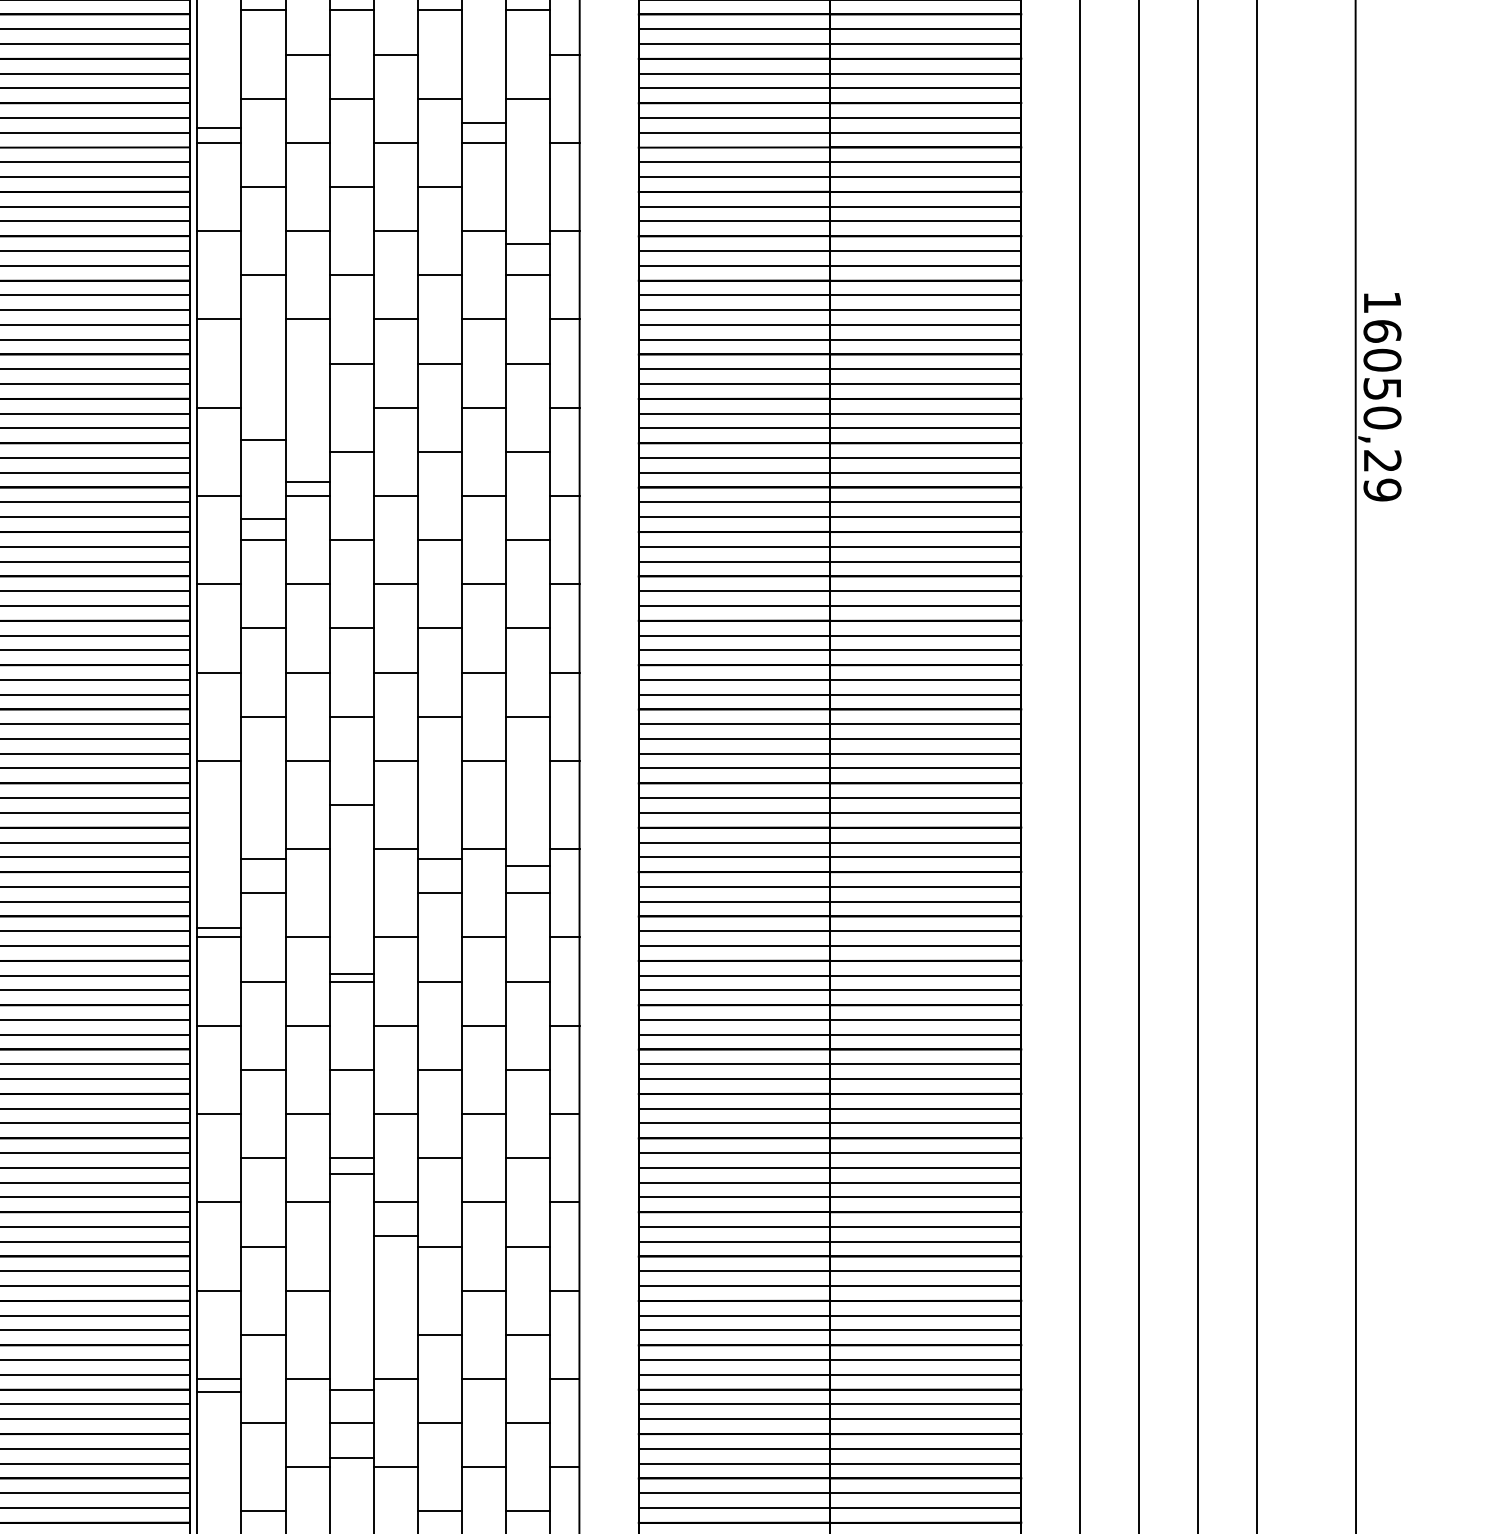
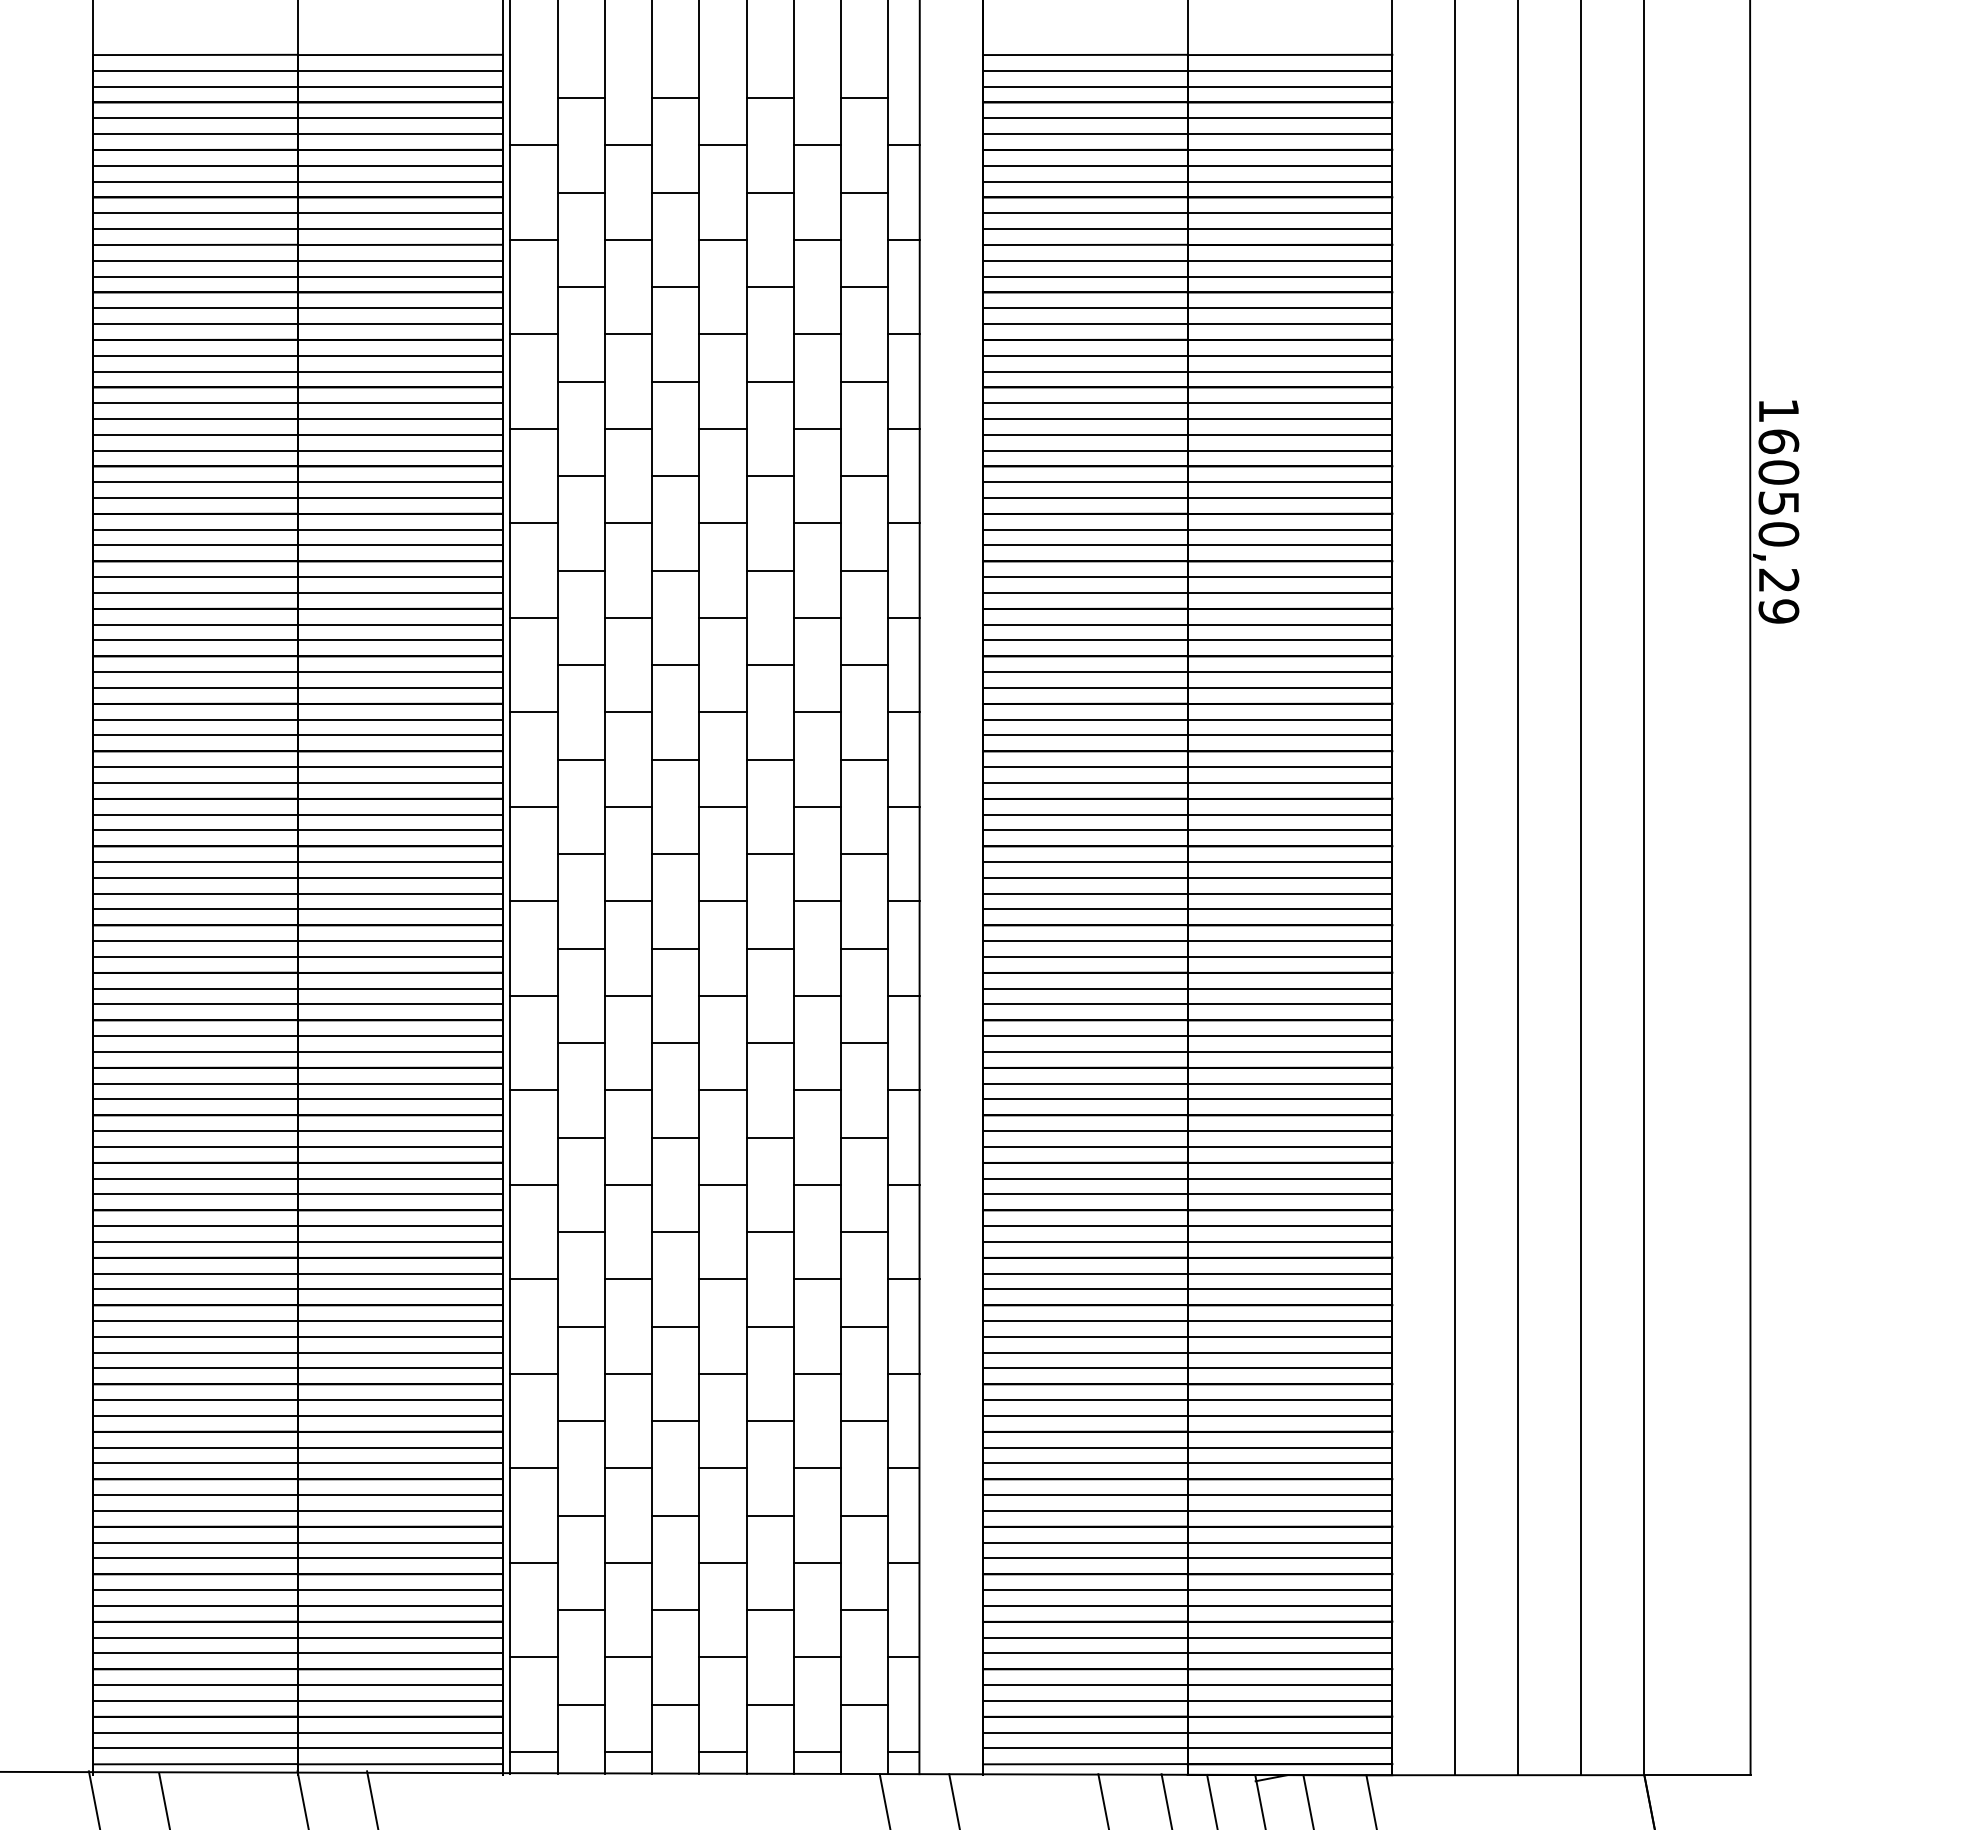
line: (484, 122) -> (817, 145), moved
line: (218, 128) -> (533, 145), moved
line: (528, 244) -> (864, 287), moved
line: (262, 440) -> (580, 476), moved
line: (307, 481) -> (628, 523), moved
line: (262, 519) -> (580, 570), moved
line: (262, 859) -> (580, 948), moved
line: (439, 859) -> (769, 948), moved
line: (528, 865) -> (864, 948), moved
line: (218, 927) -> (533, 995), moved
line: (351, 974) -> (675, 1043), moved
line: (351, 1174) -> (675, 1421), moved
line: (395, 1235) -> (722, 1468), moved
line: (351, 1389) -> (675, 1515), moved
line: (218, 1391) -> (533, 1657), moved
line: (351, 1458) -> (675, 1704), moved

